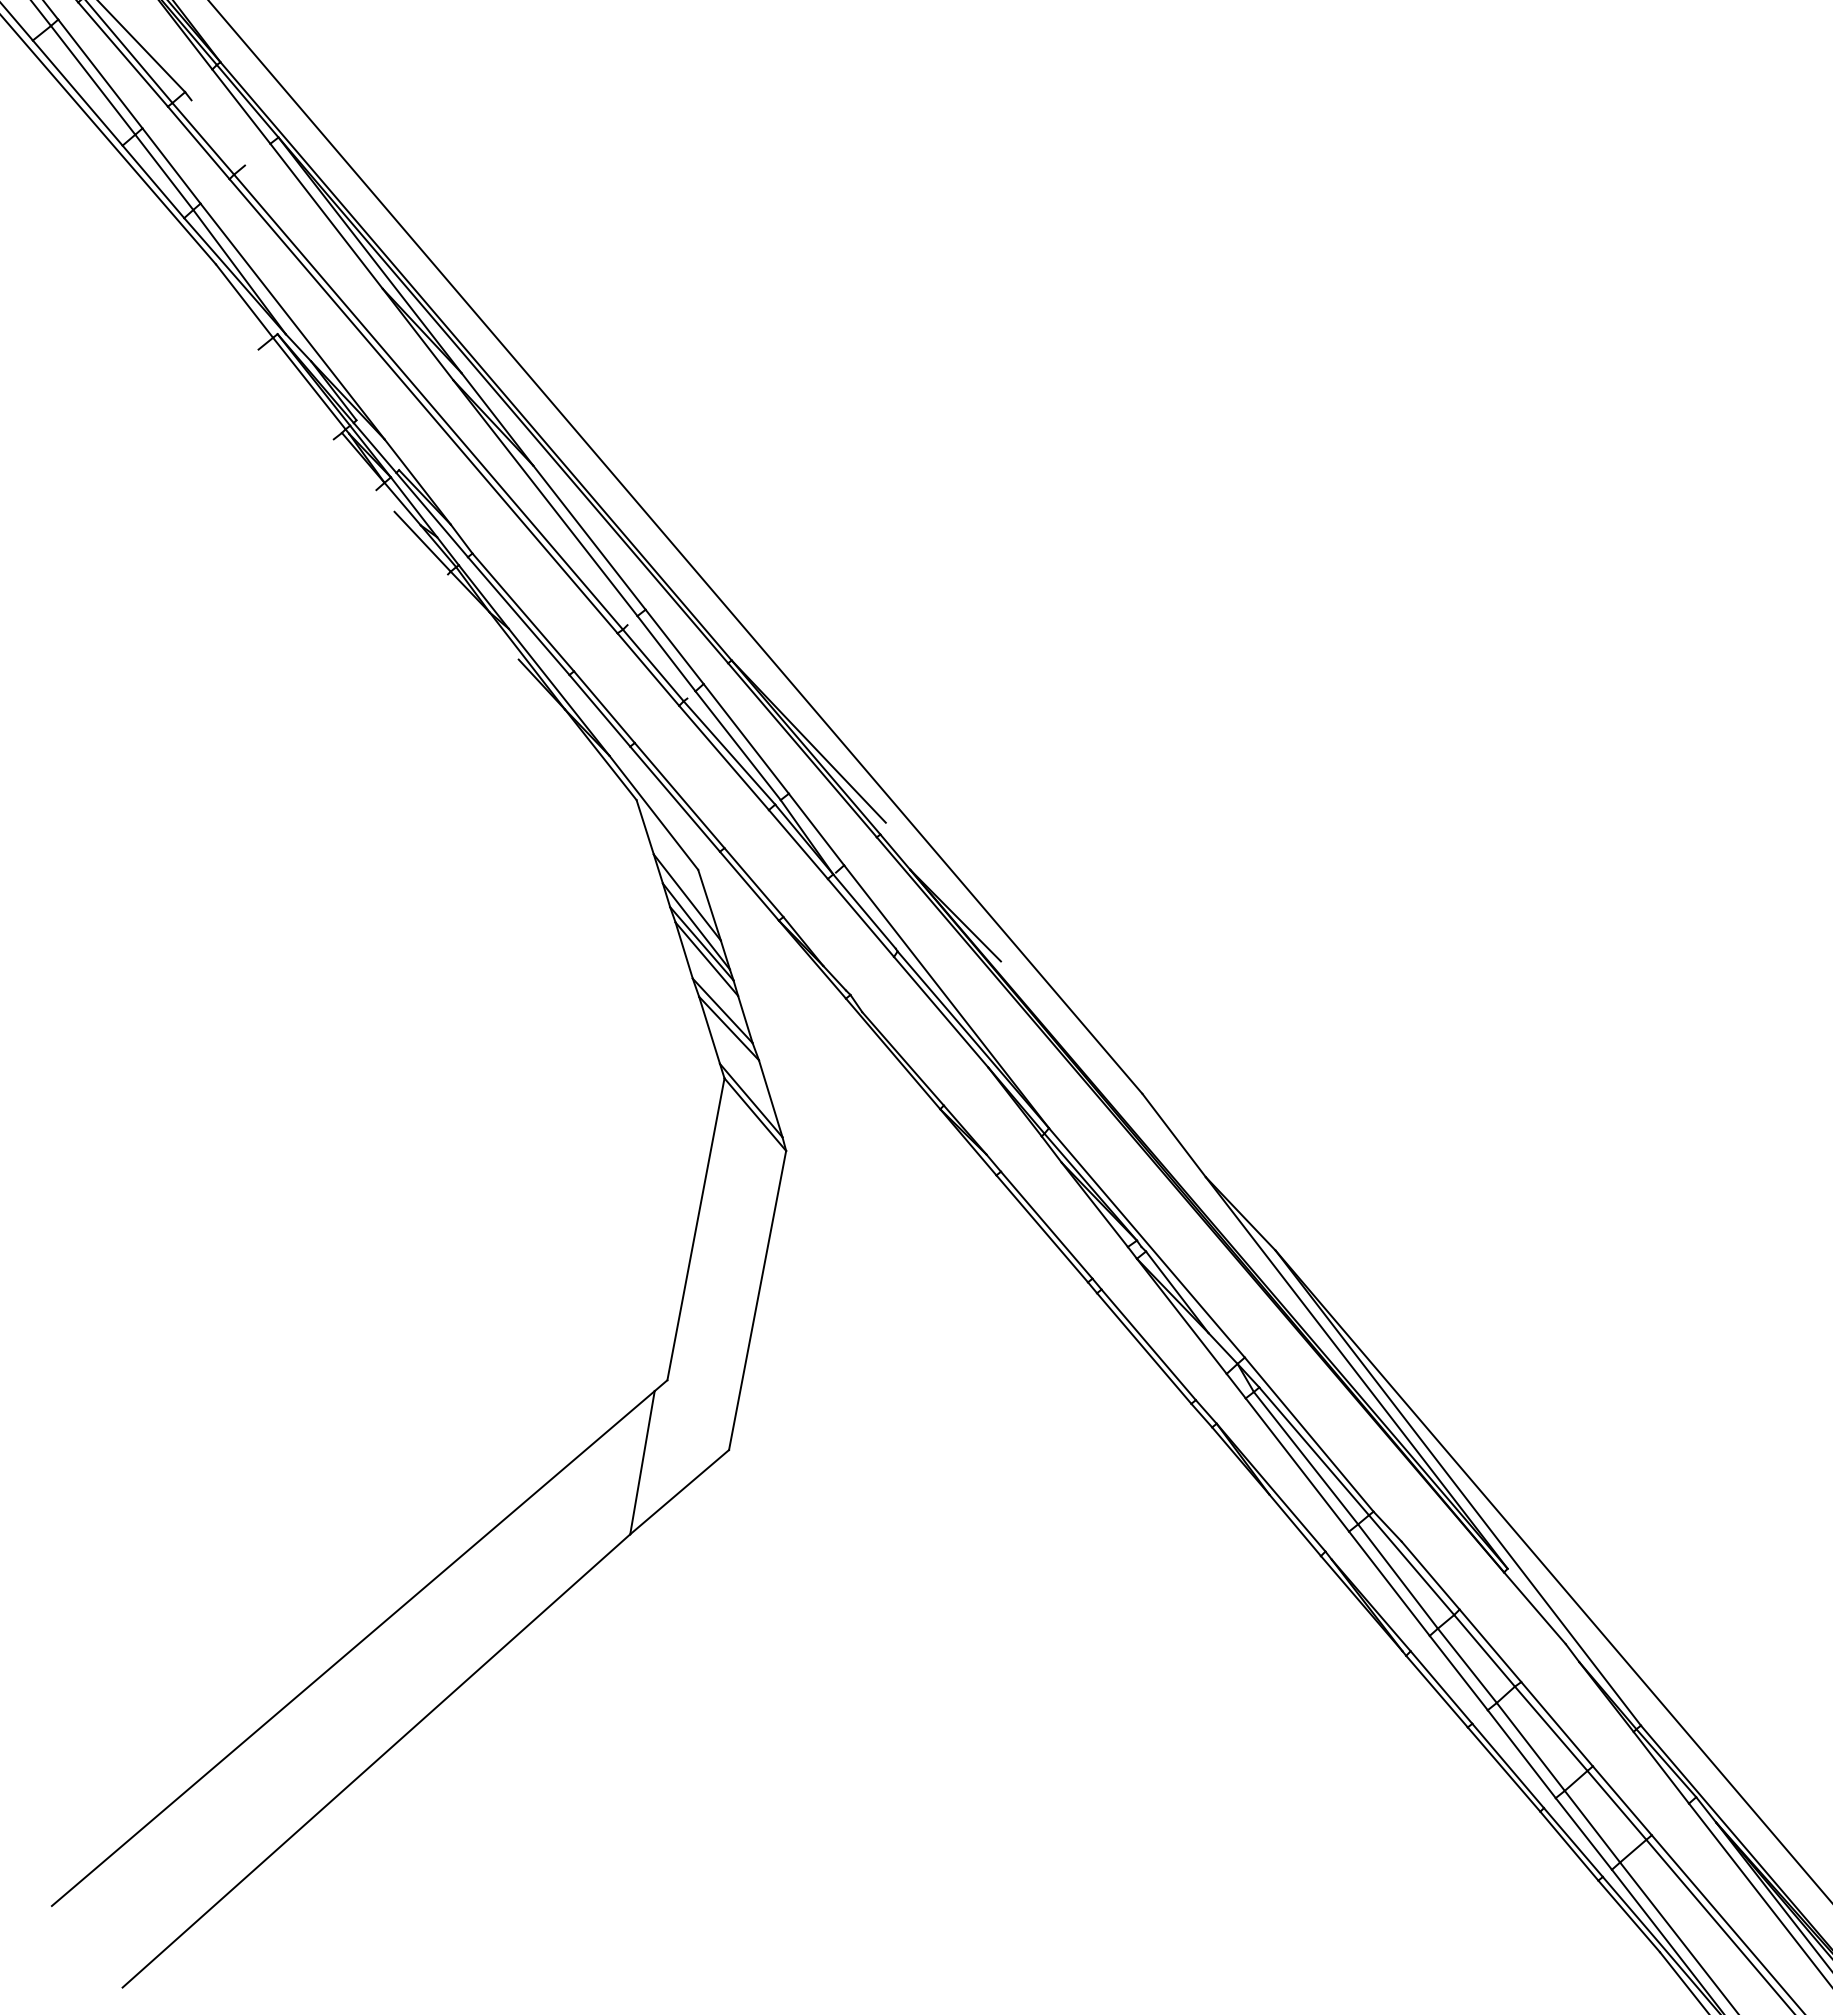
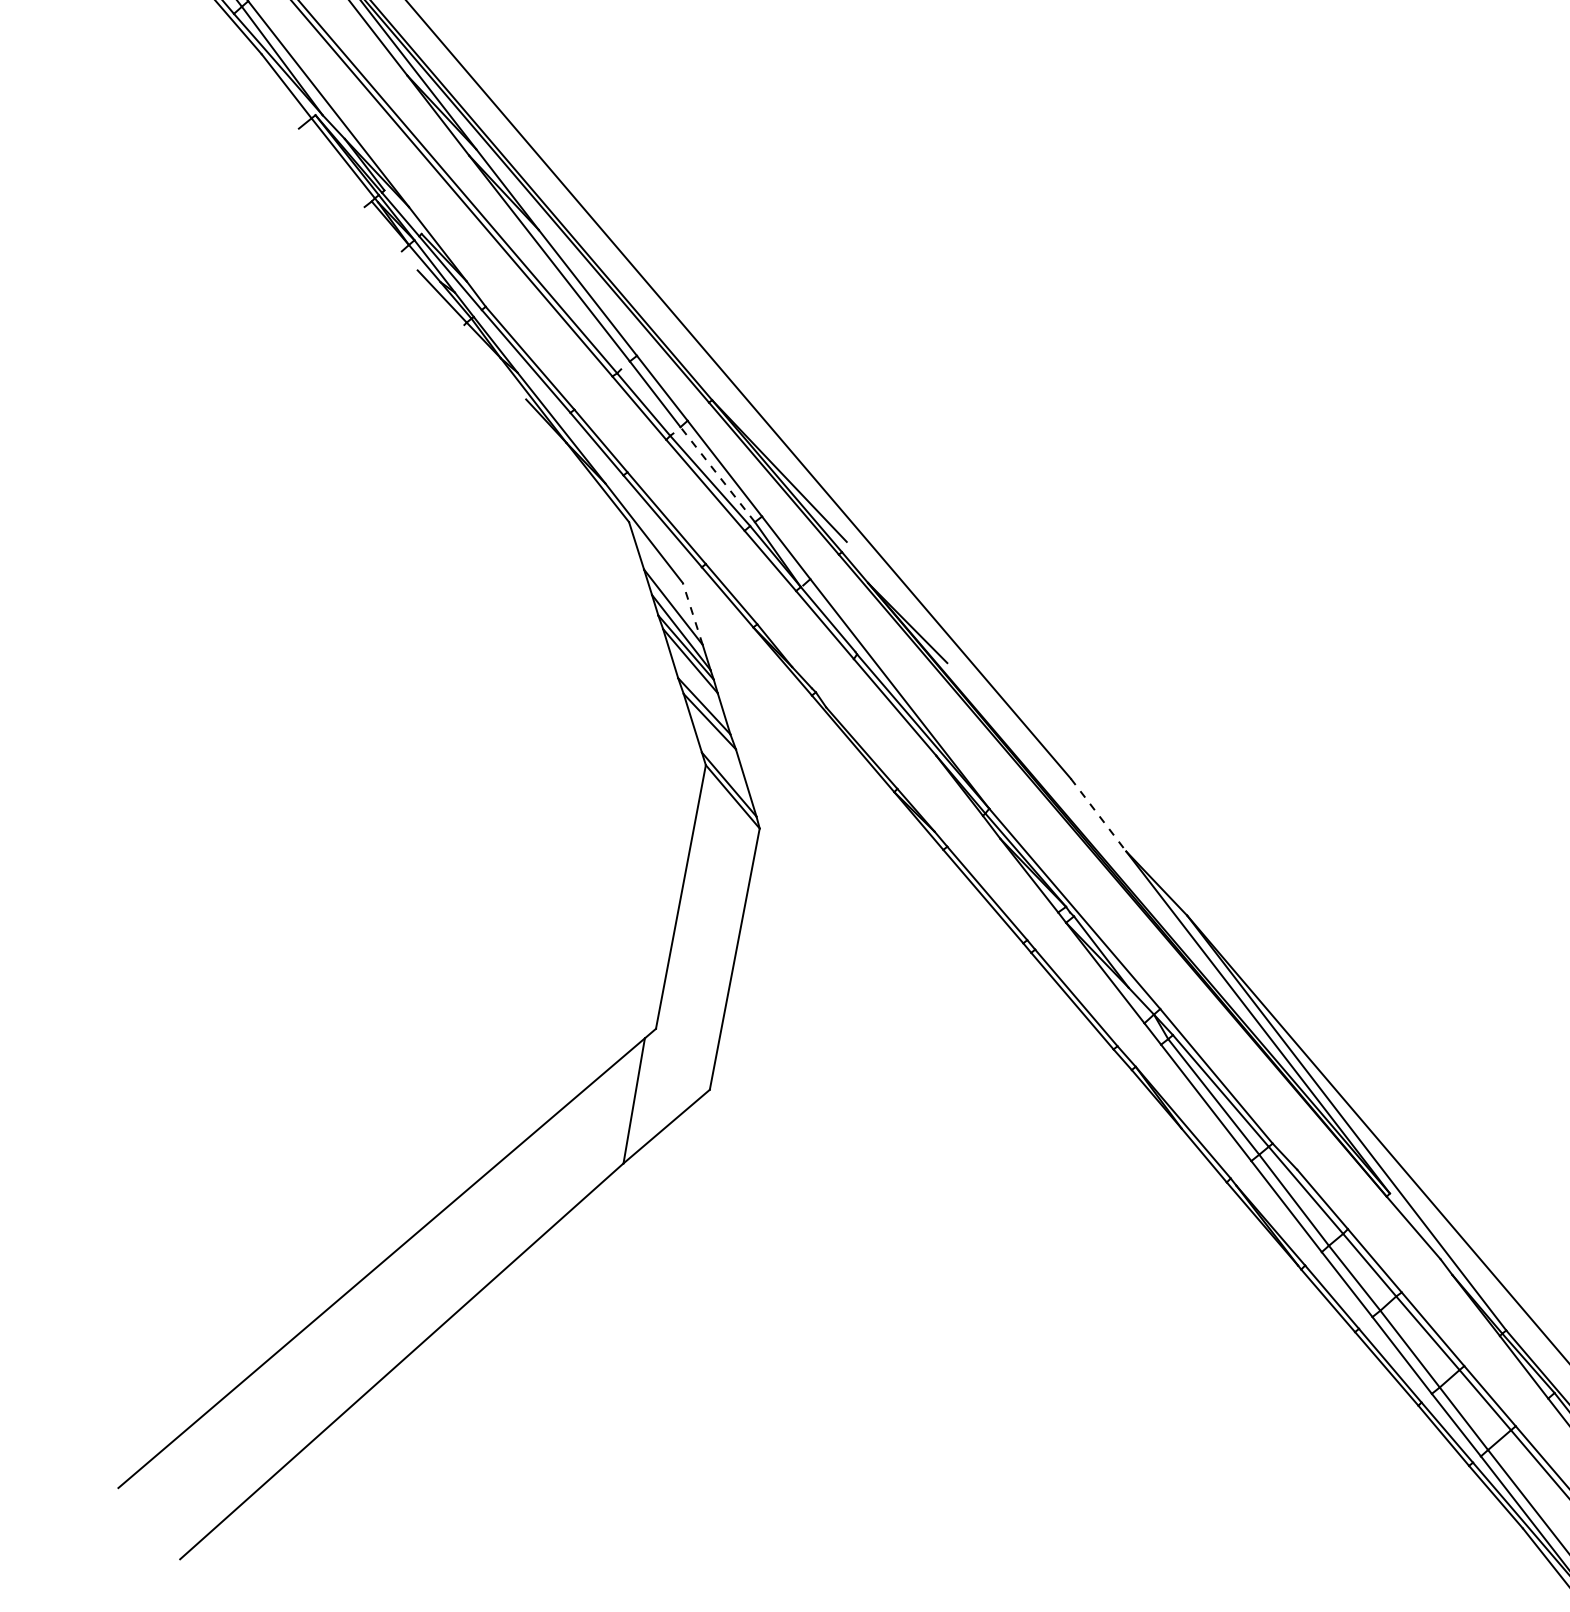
line: (737, 745) -> (717, 474), solid -> dashed
line: (709, 904) -> (692, 613), solid -> dashed
line: (1174, 1135) -> (1098, 815), solid -> dashed

